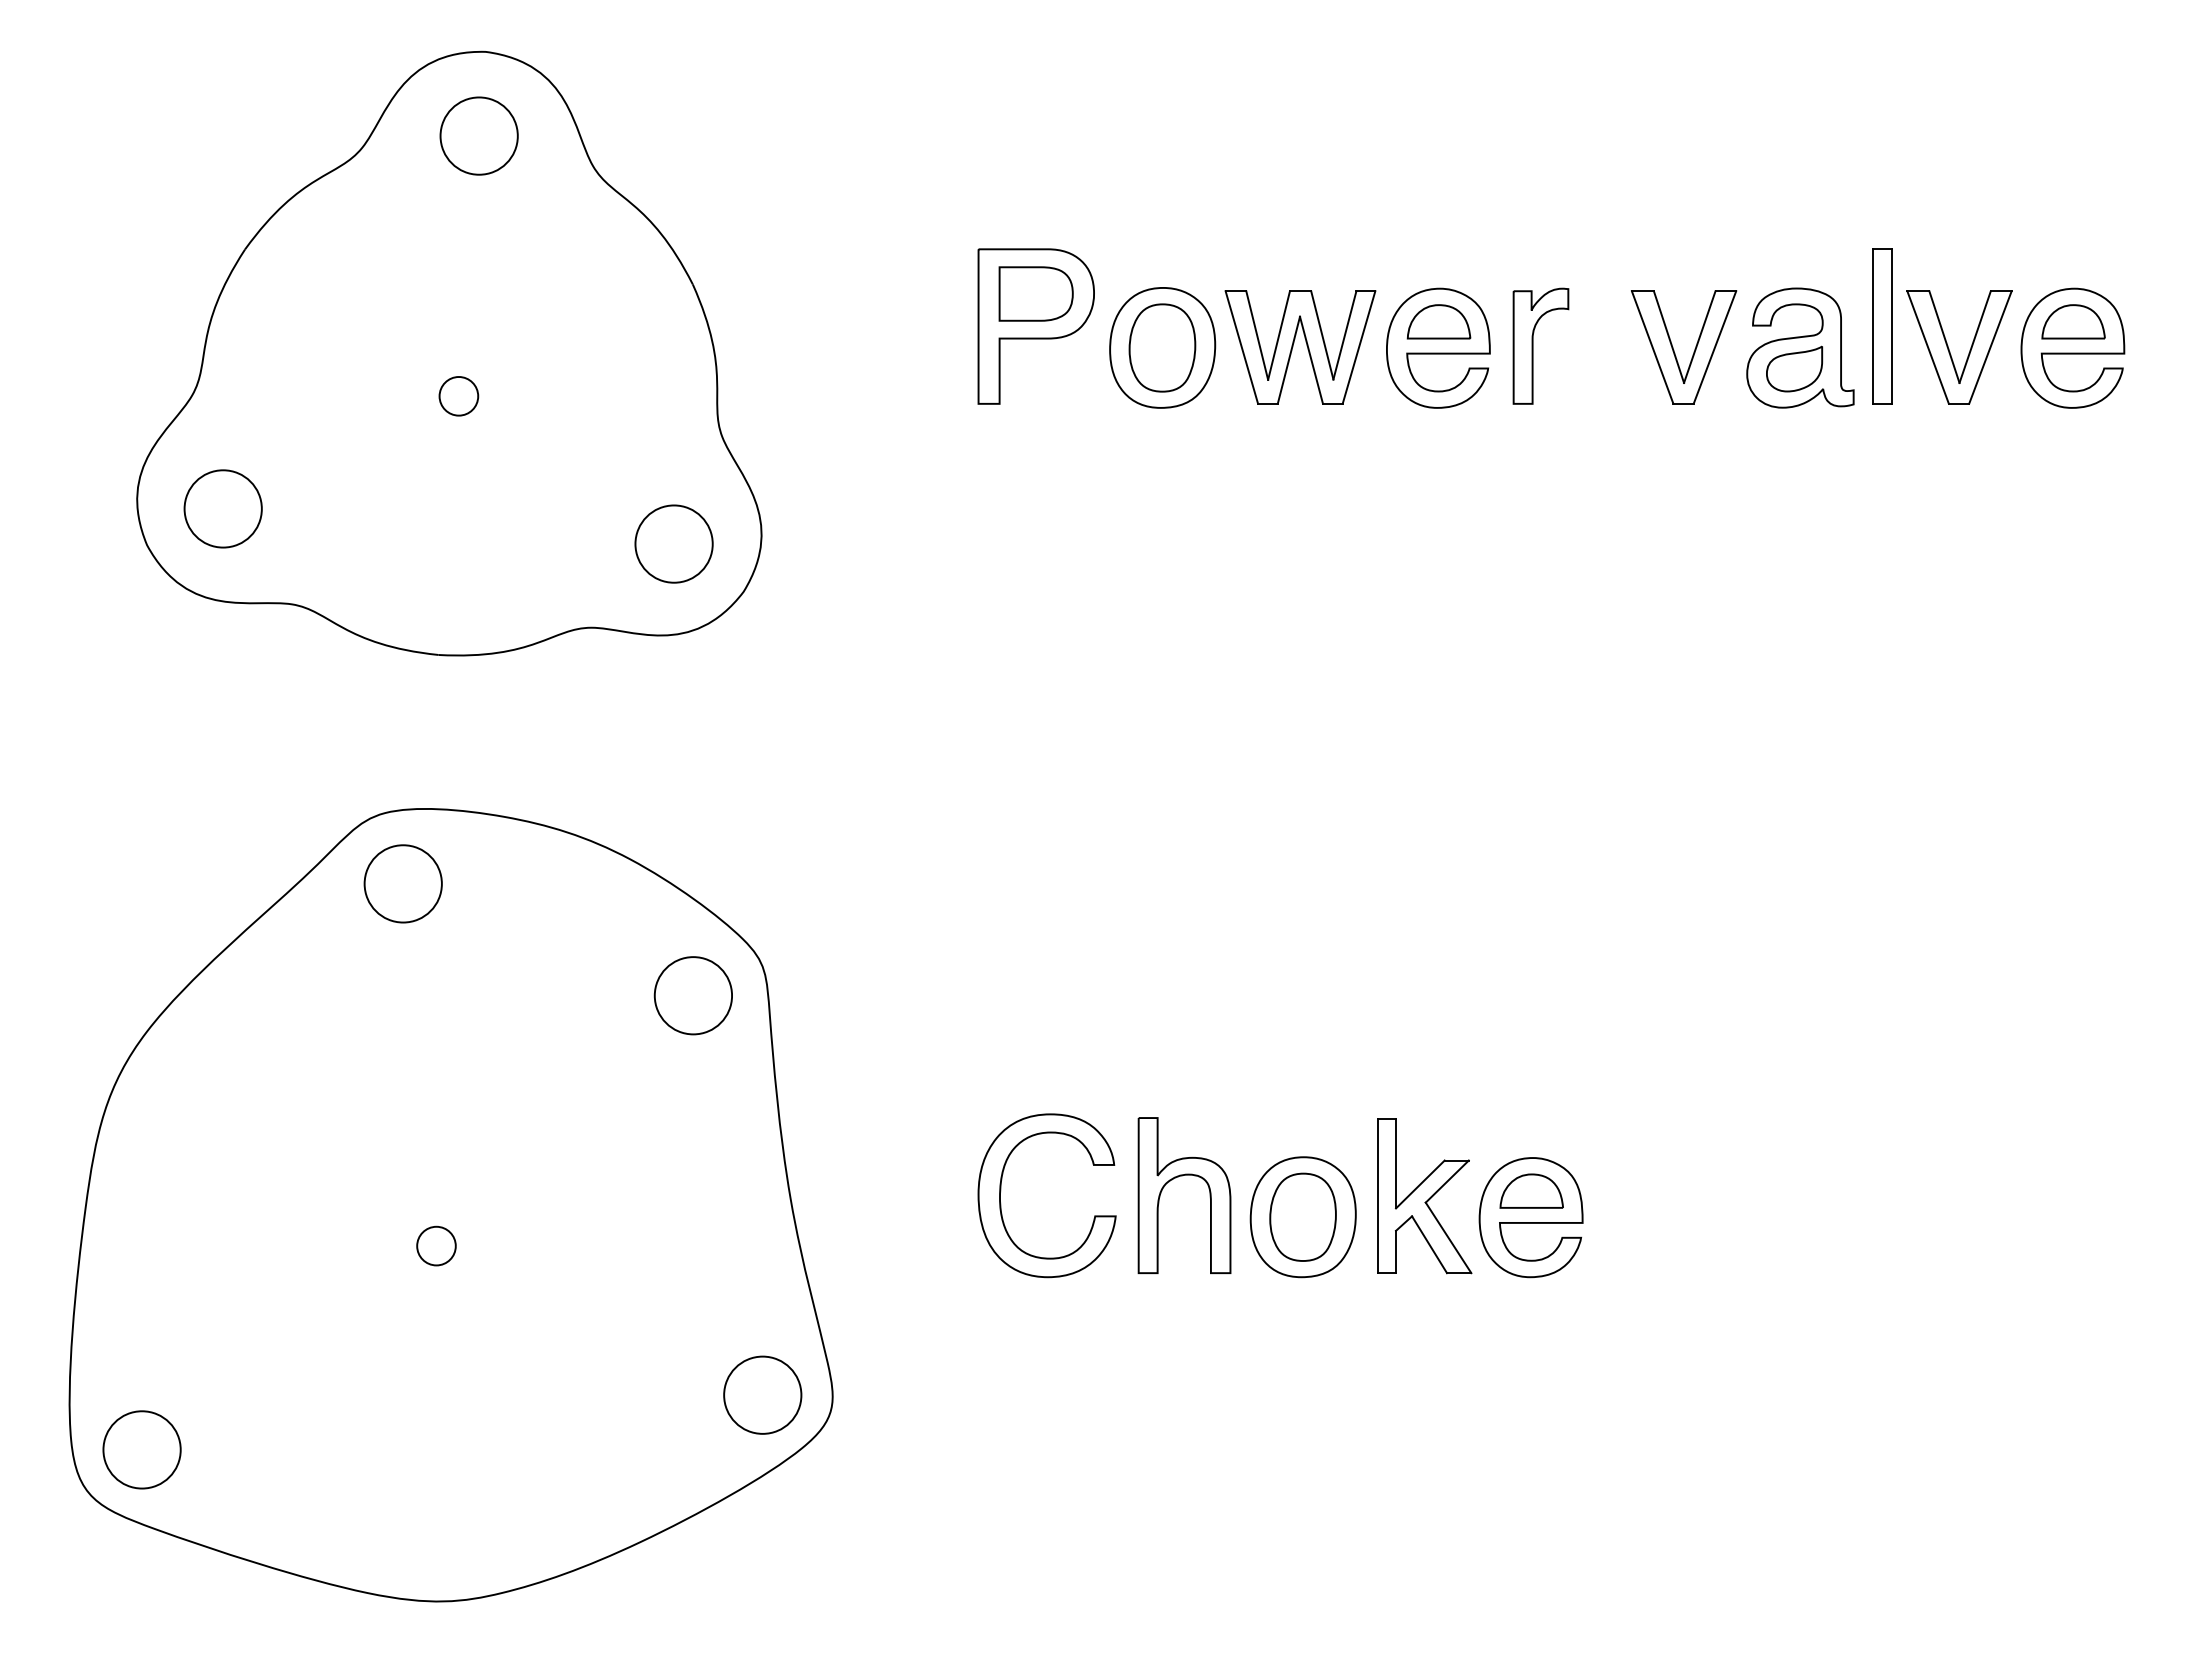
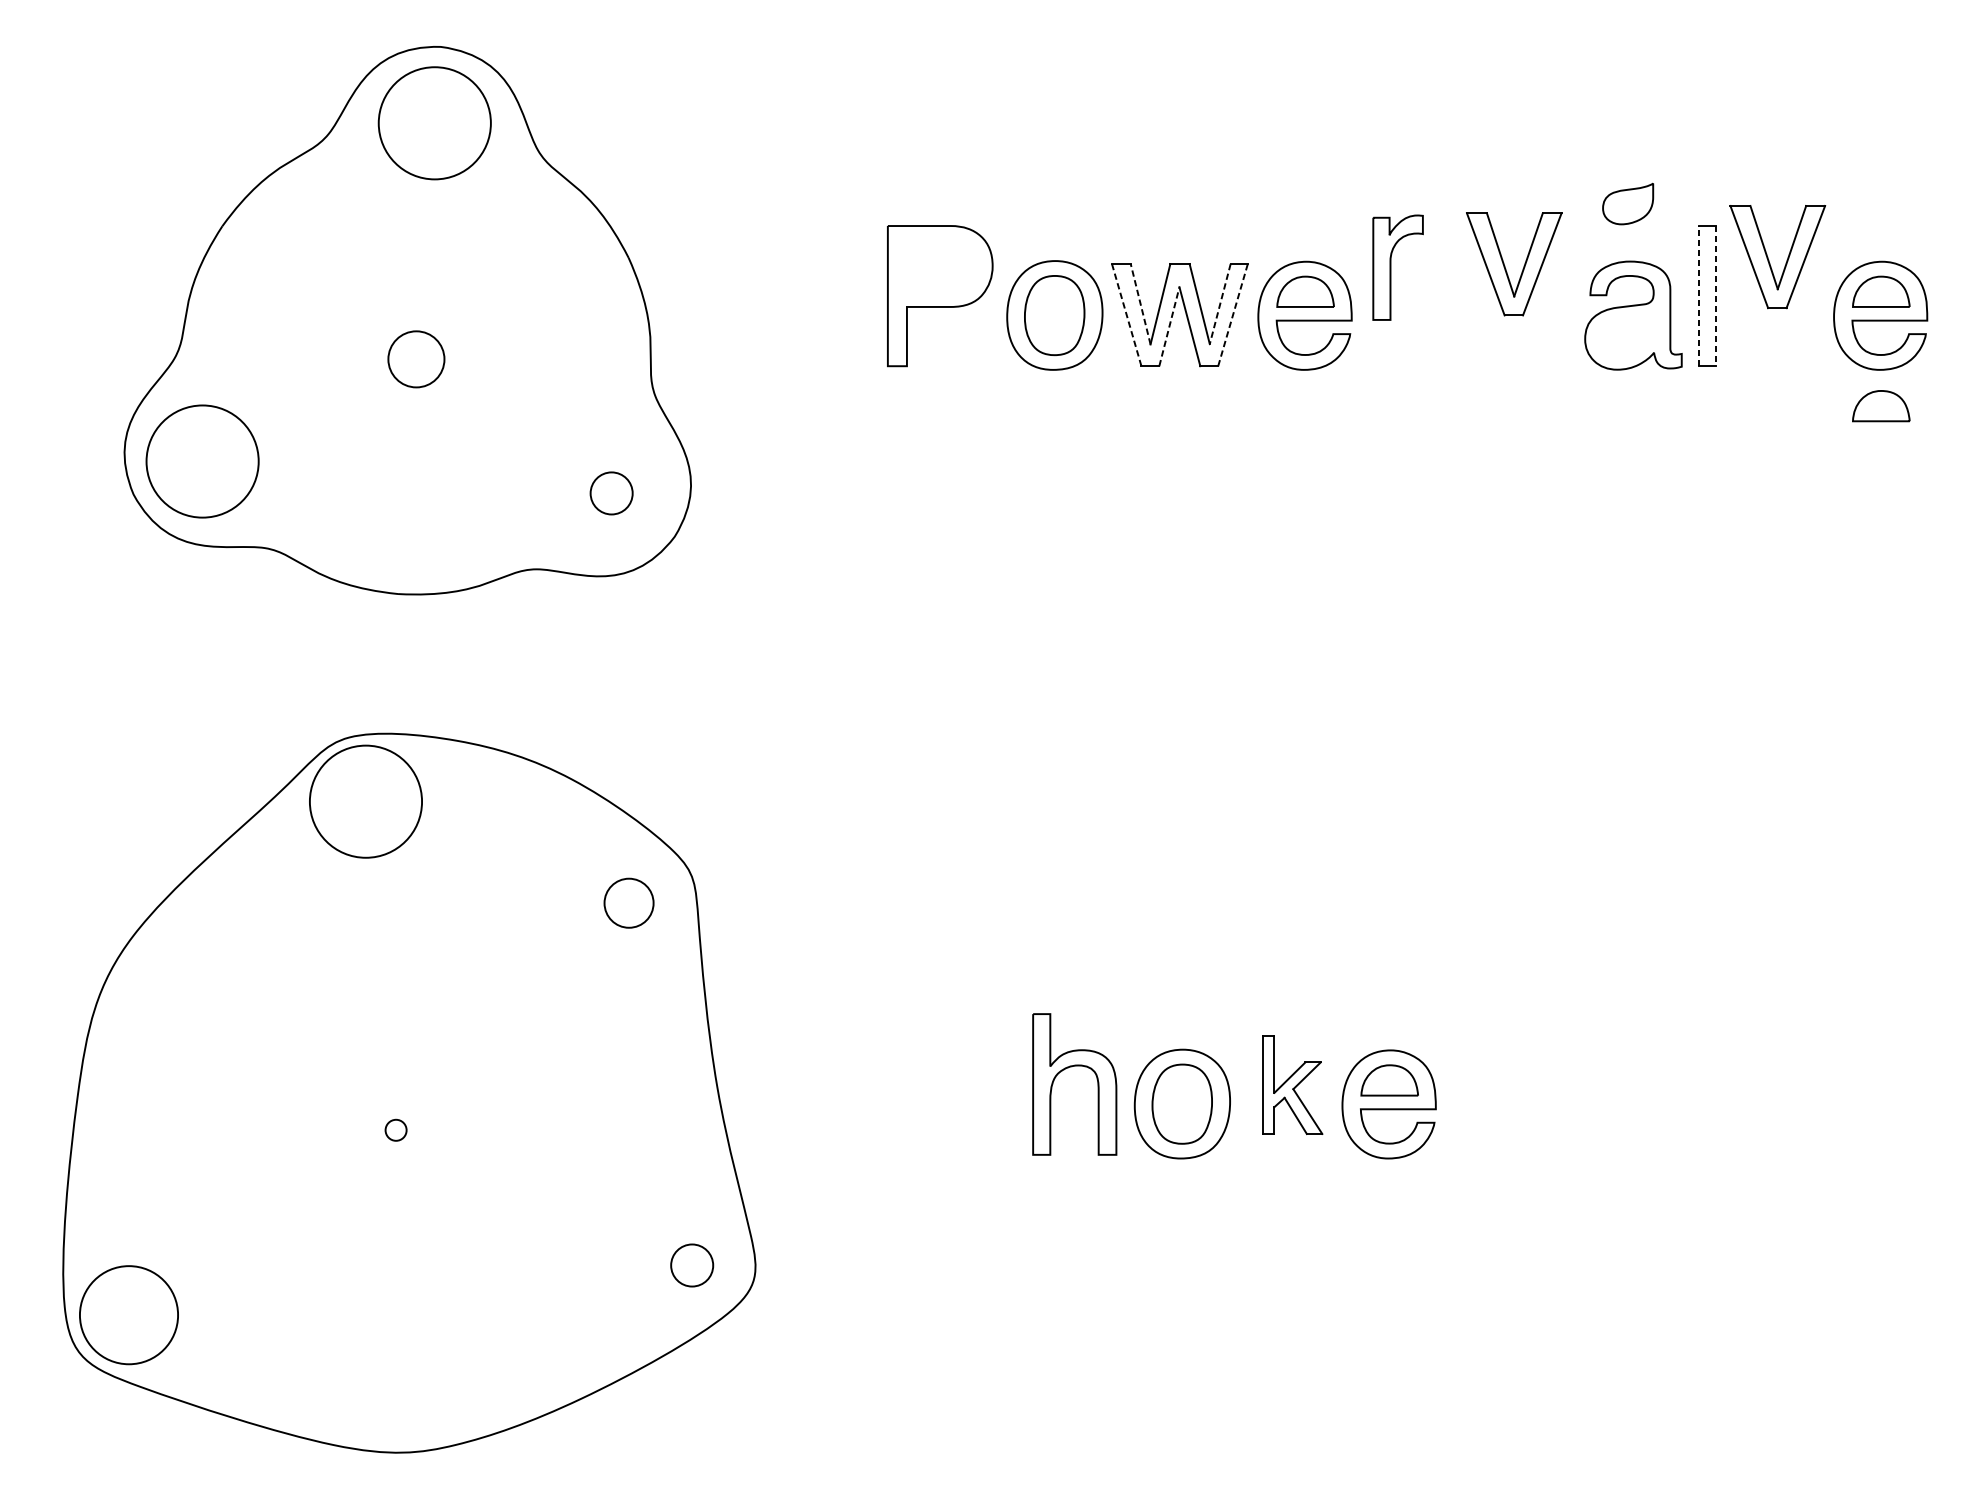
circle: (478, 135) -> (434, 122), size x1.6
part: (1035, 293) -> (939, 266), removed
line: (1872, 326) -> (1698, 296), solid -> dashed
line: (1891, 327) -> (1716, 296), solid -> dashed
line: (1257, 335) -> (1140, 304), solid -> dashed
line: (1344, 335) -> (1219, 304), solid -> dashed
part: (1533, 345) -> (1391, 267), moved
line: (1241, 347) -> (1126, 315), solid -> dashed
line: (1359, 347) -> (1233, 315), solid -> dashed
part: (1693, 351) -> (1522, 267), moved
part: (1950, 351) -> (1769, 260), moved
line: (1288, 360) -> (1169, 326), solid -> dashed
part: (1794, 368) -> (1628, 203), moved
circle: (458, 396) -> (416, 359), size x1.6
part: (2073, 447) -> (1881, 405), added
circle: (222, 508) -> (201, 461), size x1.6
circle: (673, 543) -> (611, 492), size x0.6
circle: (402, 883) -> (365, 801), size x1.6
circle: (692, 995) -> (628, 902), size x0.7
part: (1001, 1191) -> (908, 1080), removed
part: (1424, 1196) -> (1292, 1085), size x0.7
circle: (436, 1245) -> (396, 1129), size x0.6
circle: (762, 1394) -> (691, 1264), size x0.6
circle: (141, 1449) -> (128, 1314), size x1.4

